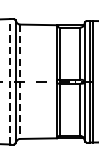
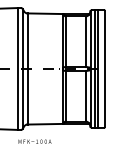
line: (10, 81) -> (18, 68), dashed -> solid
line: (20, 81) -> (27, 68), dashed -> solid

